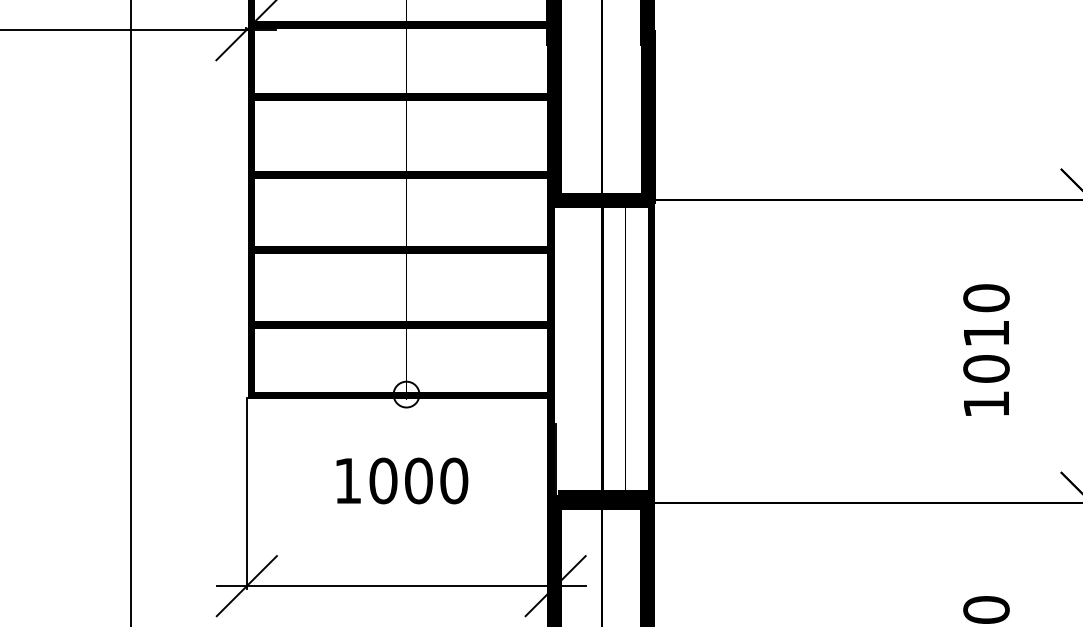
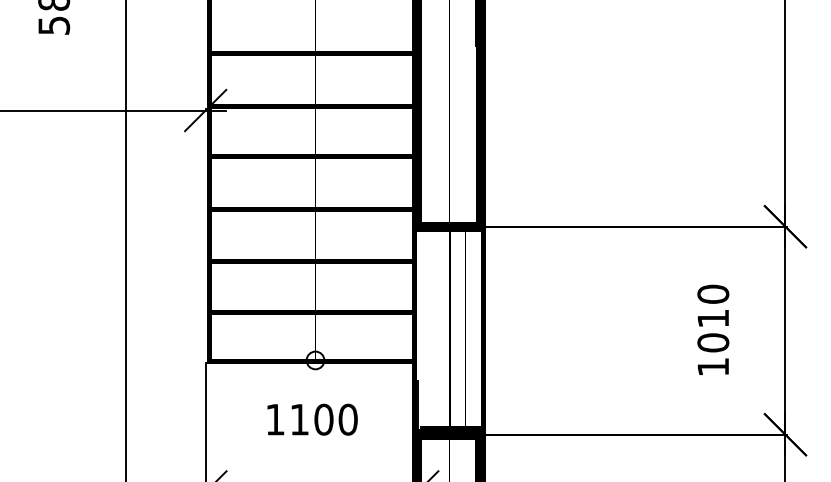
text: (383, 480) -> (299, 419), 1000 -> 1100

